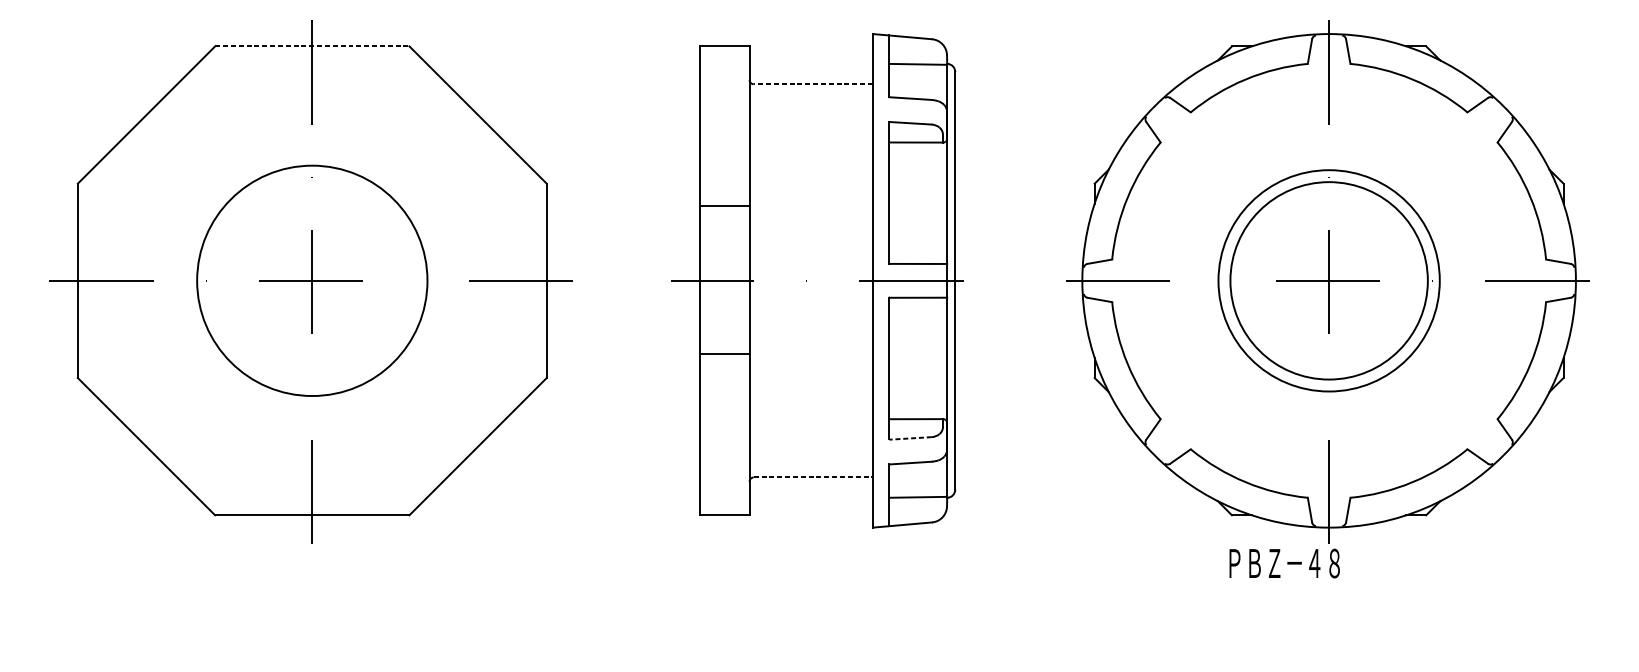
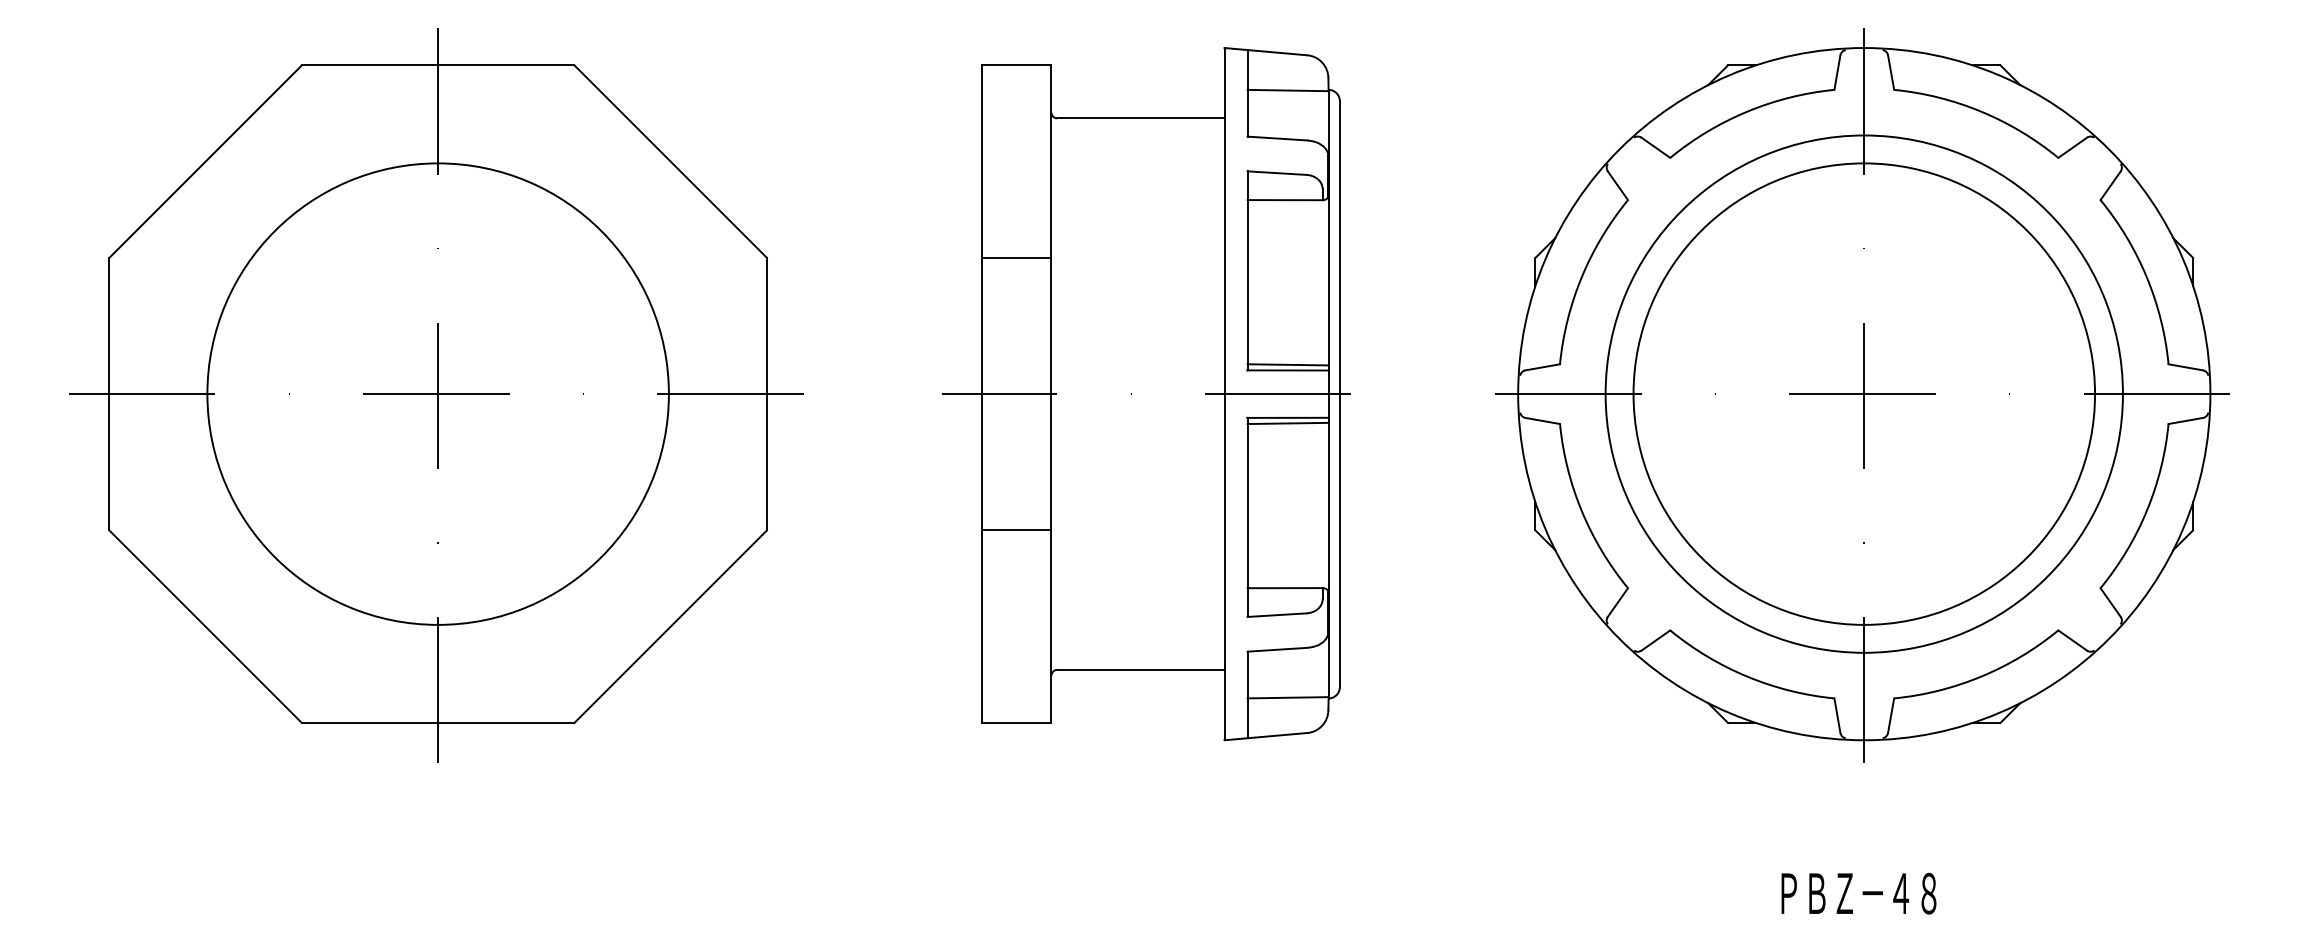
line: (312, 46) -> (438, 65), dashed -> solid
line: (813, 84) -> (1140, 118), dashed -> solid
line: (724, 205) -> (1016, 257), moved
line: (917, 259) -> (1287, 364), added
circle: (311, 280) -> (437, 393), size x1.43
circle: (1328, 280) -> (1863, 393), size x1.67
circle: (1329, 280) -> (1864, 393), size x1.67
line: (917, 301) -> (1287, 423), added
line: (724, 354) -> (1016, 530), moved
line: (910, 438) -> (1277, 615), dashed -> solid
line: (813, 477) -> (1140, 669), dashed -> solid
text: (1284, 563) -> (1858, 893), moved

